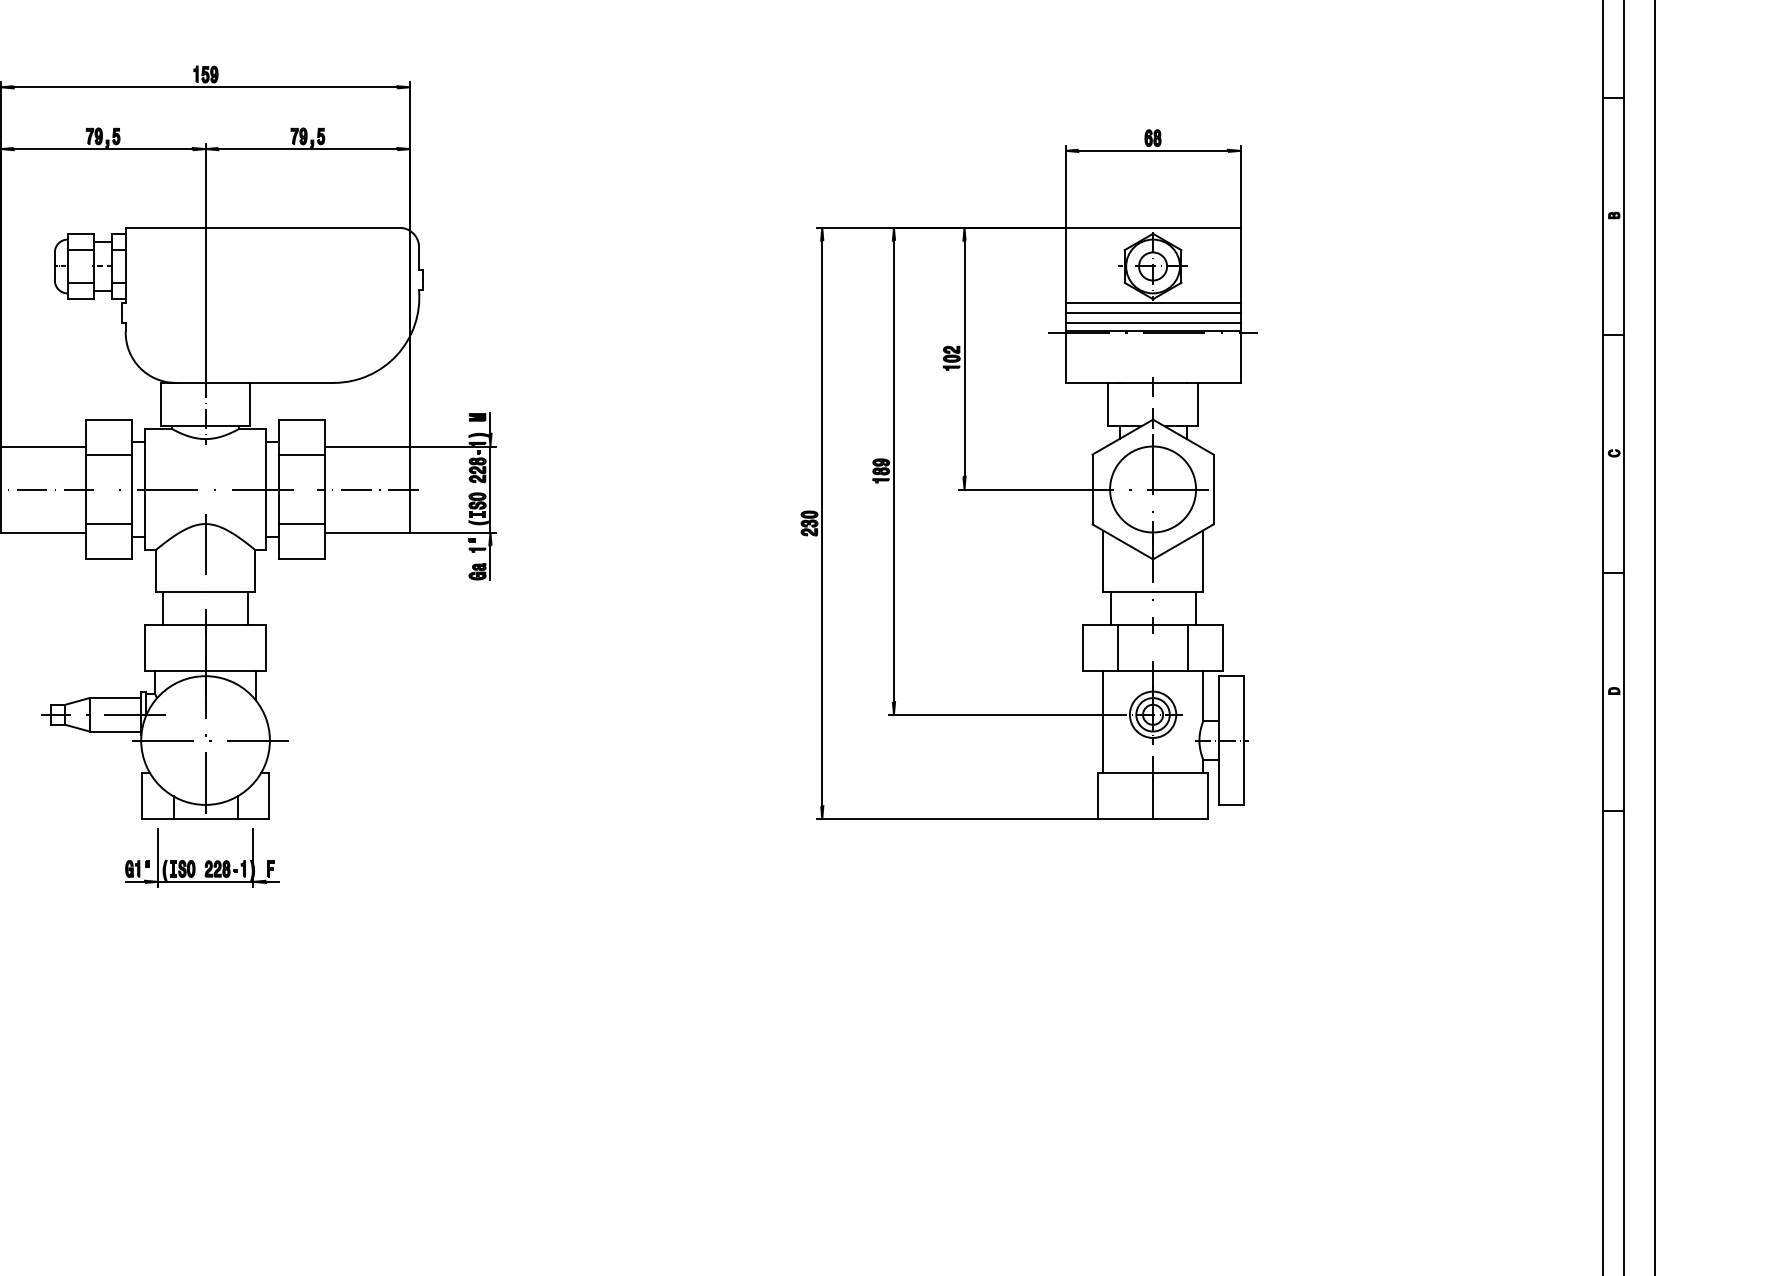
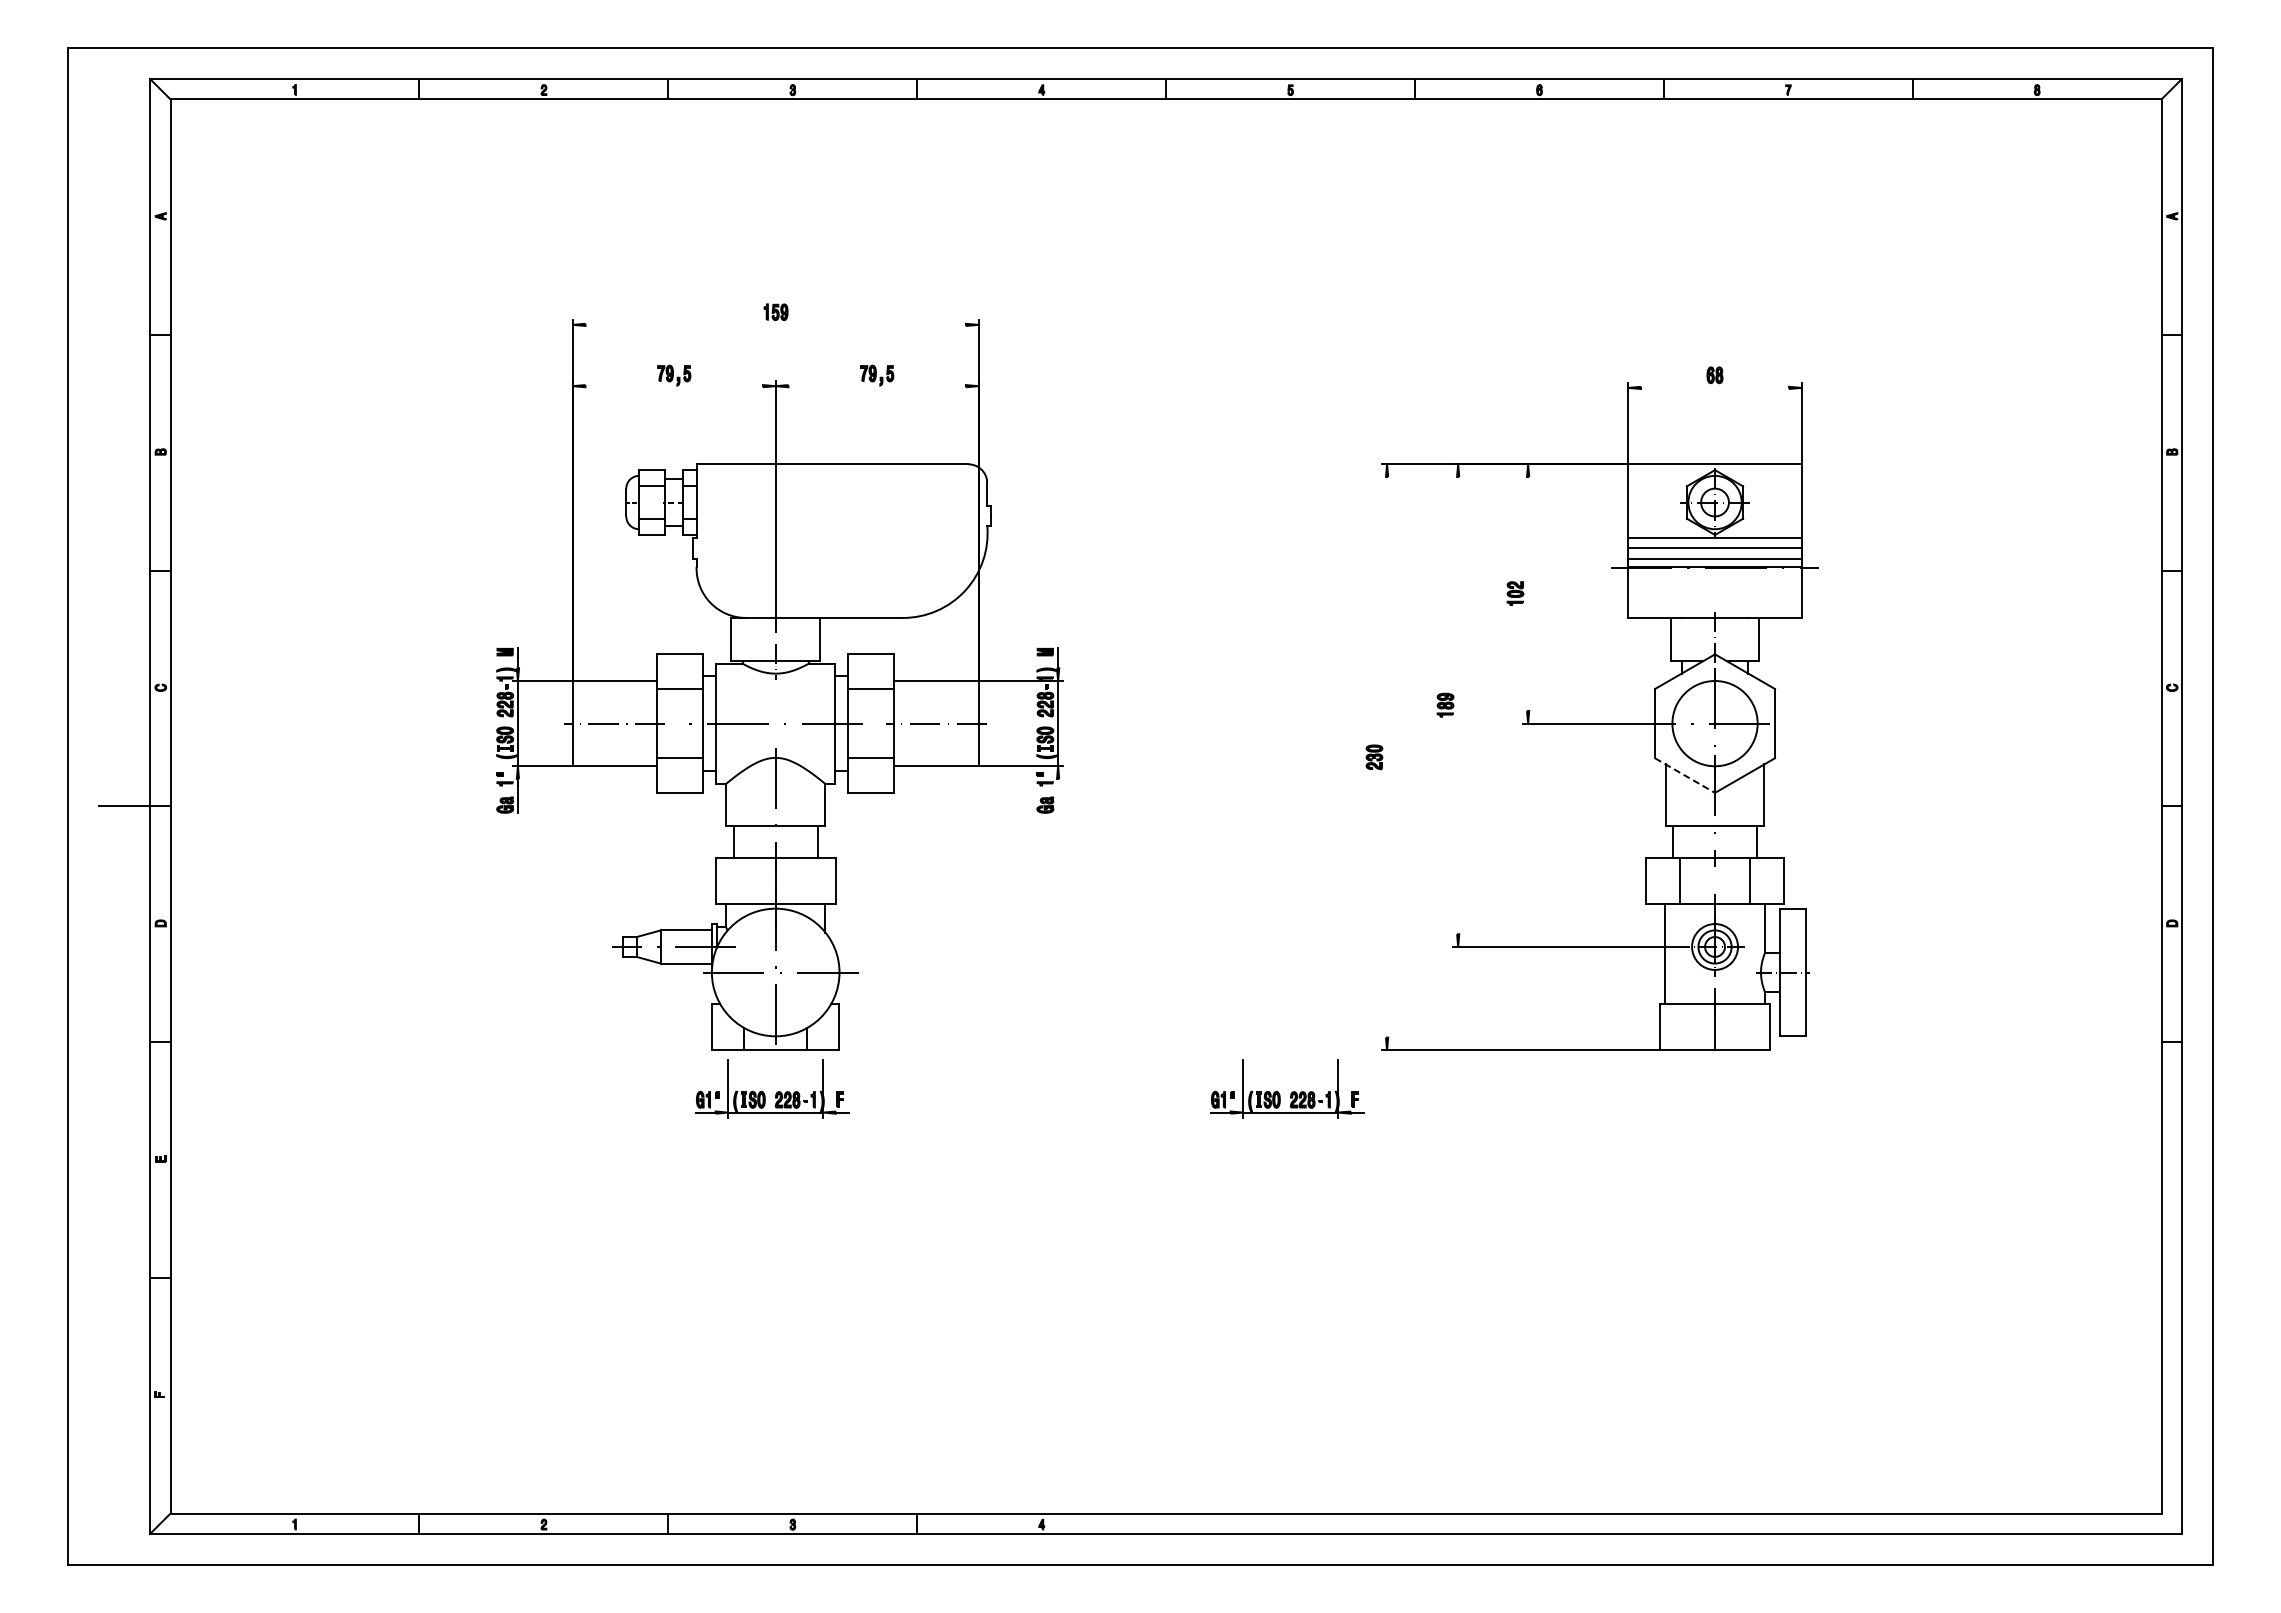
line: (205, 86) -> (775, 324), removed
line: (102, 149) -> (673, 386), removed
line: (307, 149) -> (876, 386), removed
line: (1152, 150) -> (1714, 387), removed
line: (964, 358) -> (1528, 593), removed
line: (894, 471) -> (1458, 705), removed
line: (822, 523) -> (1387, 757), removed
line: (1123, 541) -> (1685, 775), solid -> dashed
line: (490, 561) -> (1058, 795), removed
part: (721, 857) -> (1287, 1088), added

